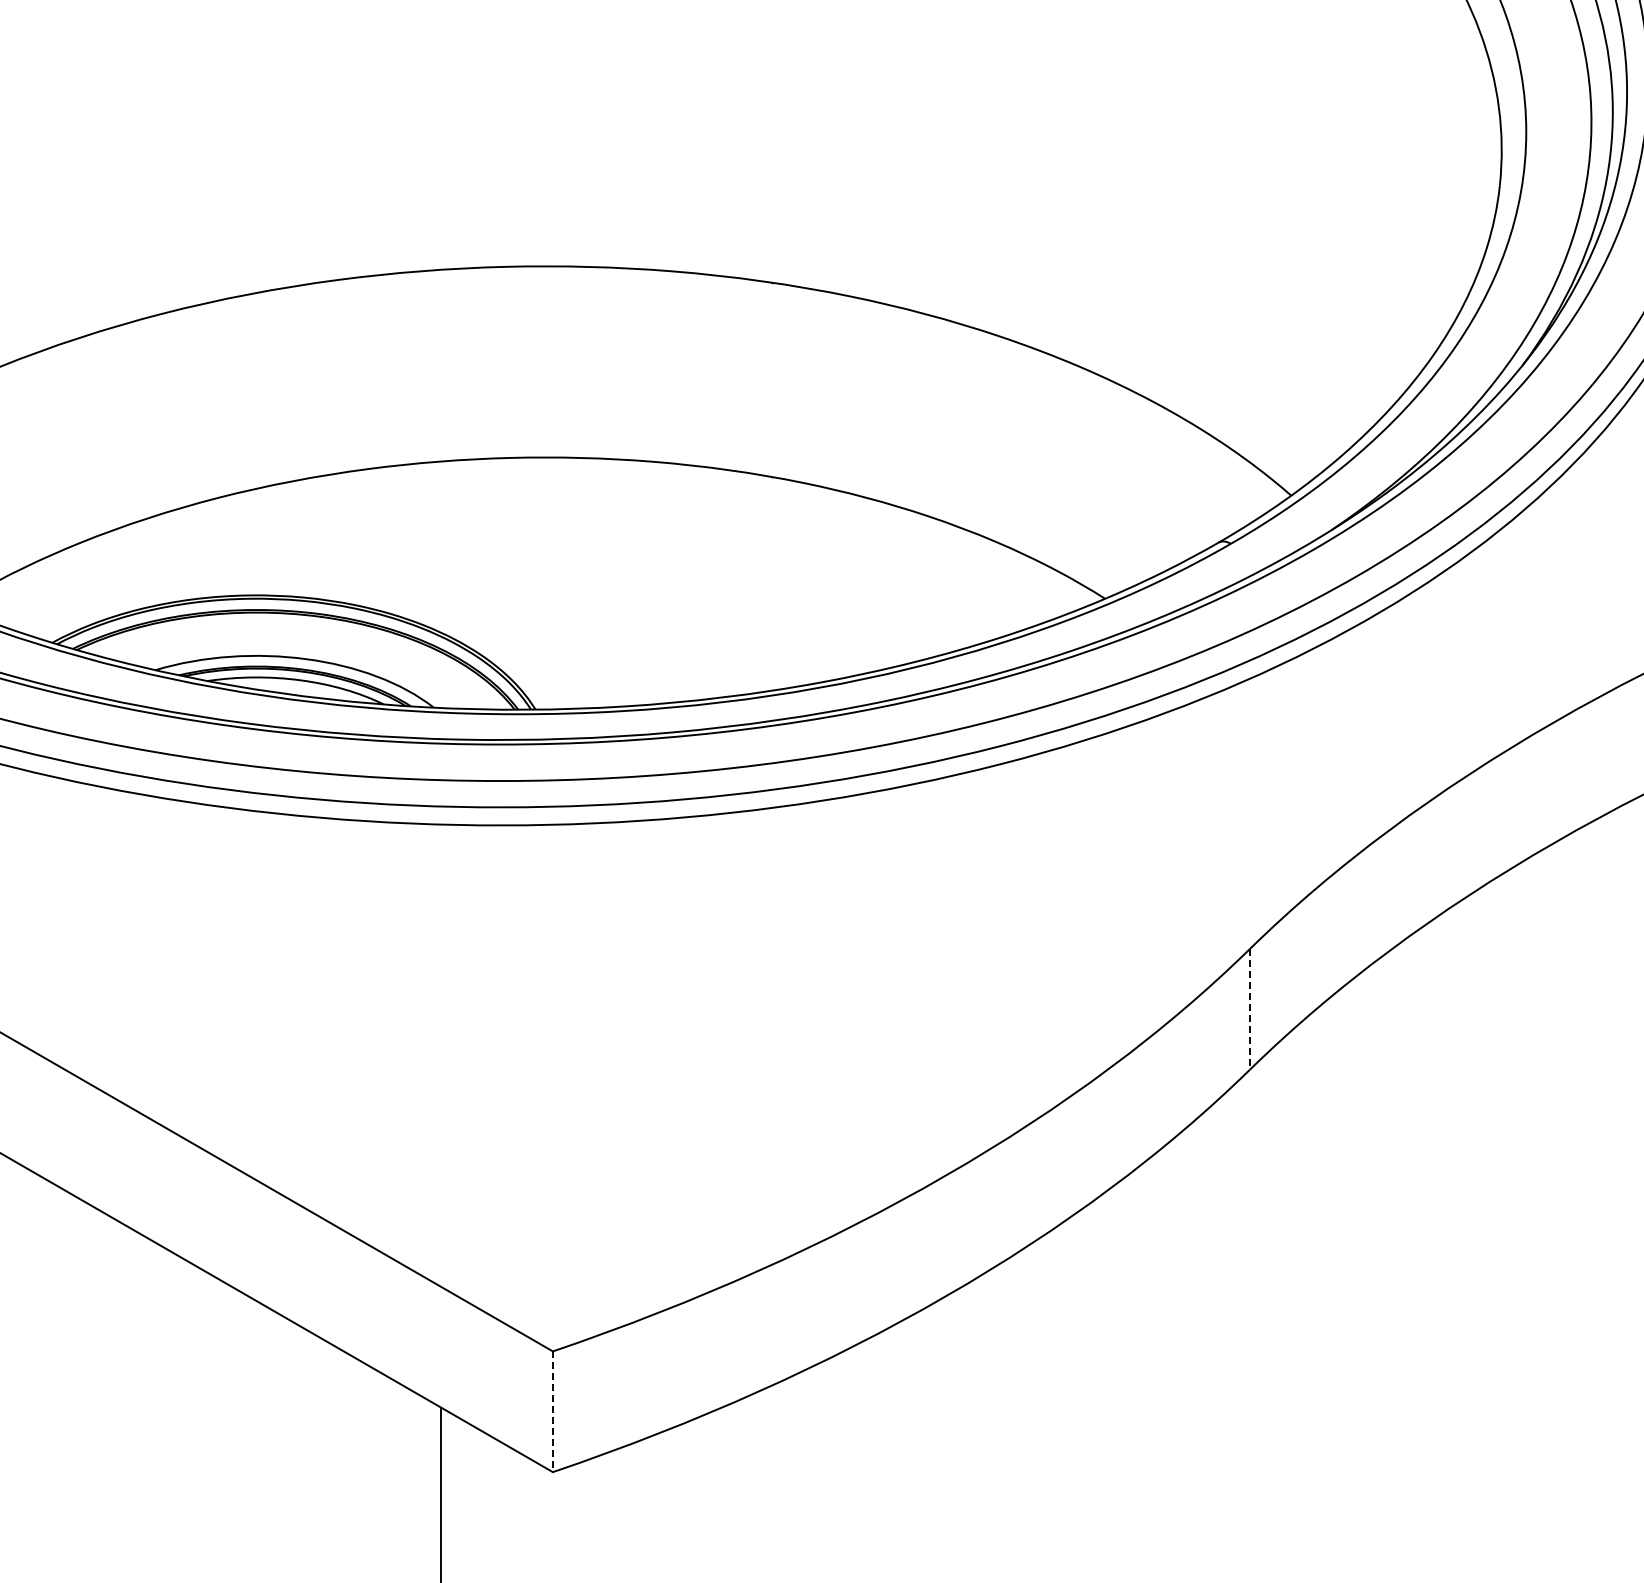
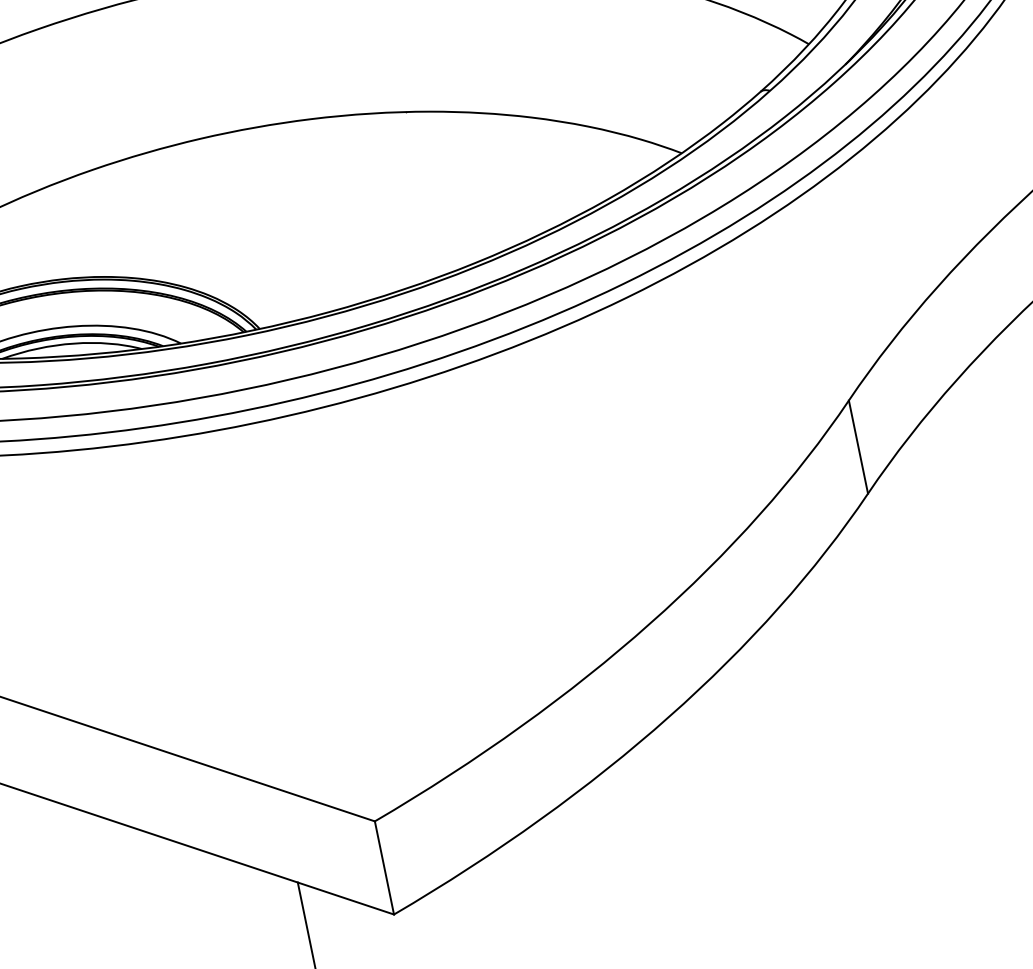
line: (1249, 1009) -> (858, 447), dashed -> solid
line: (552, 1412) -> (384, 868), dashed -> solid

